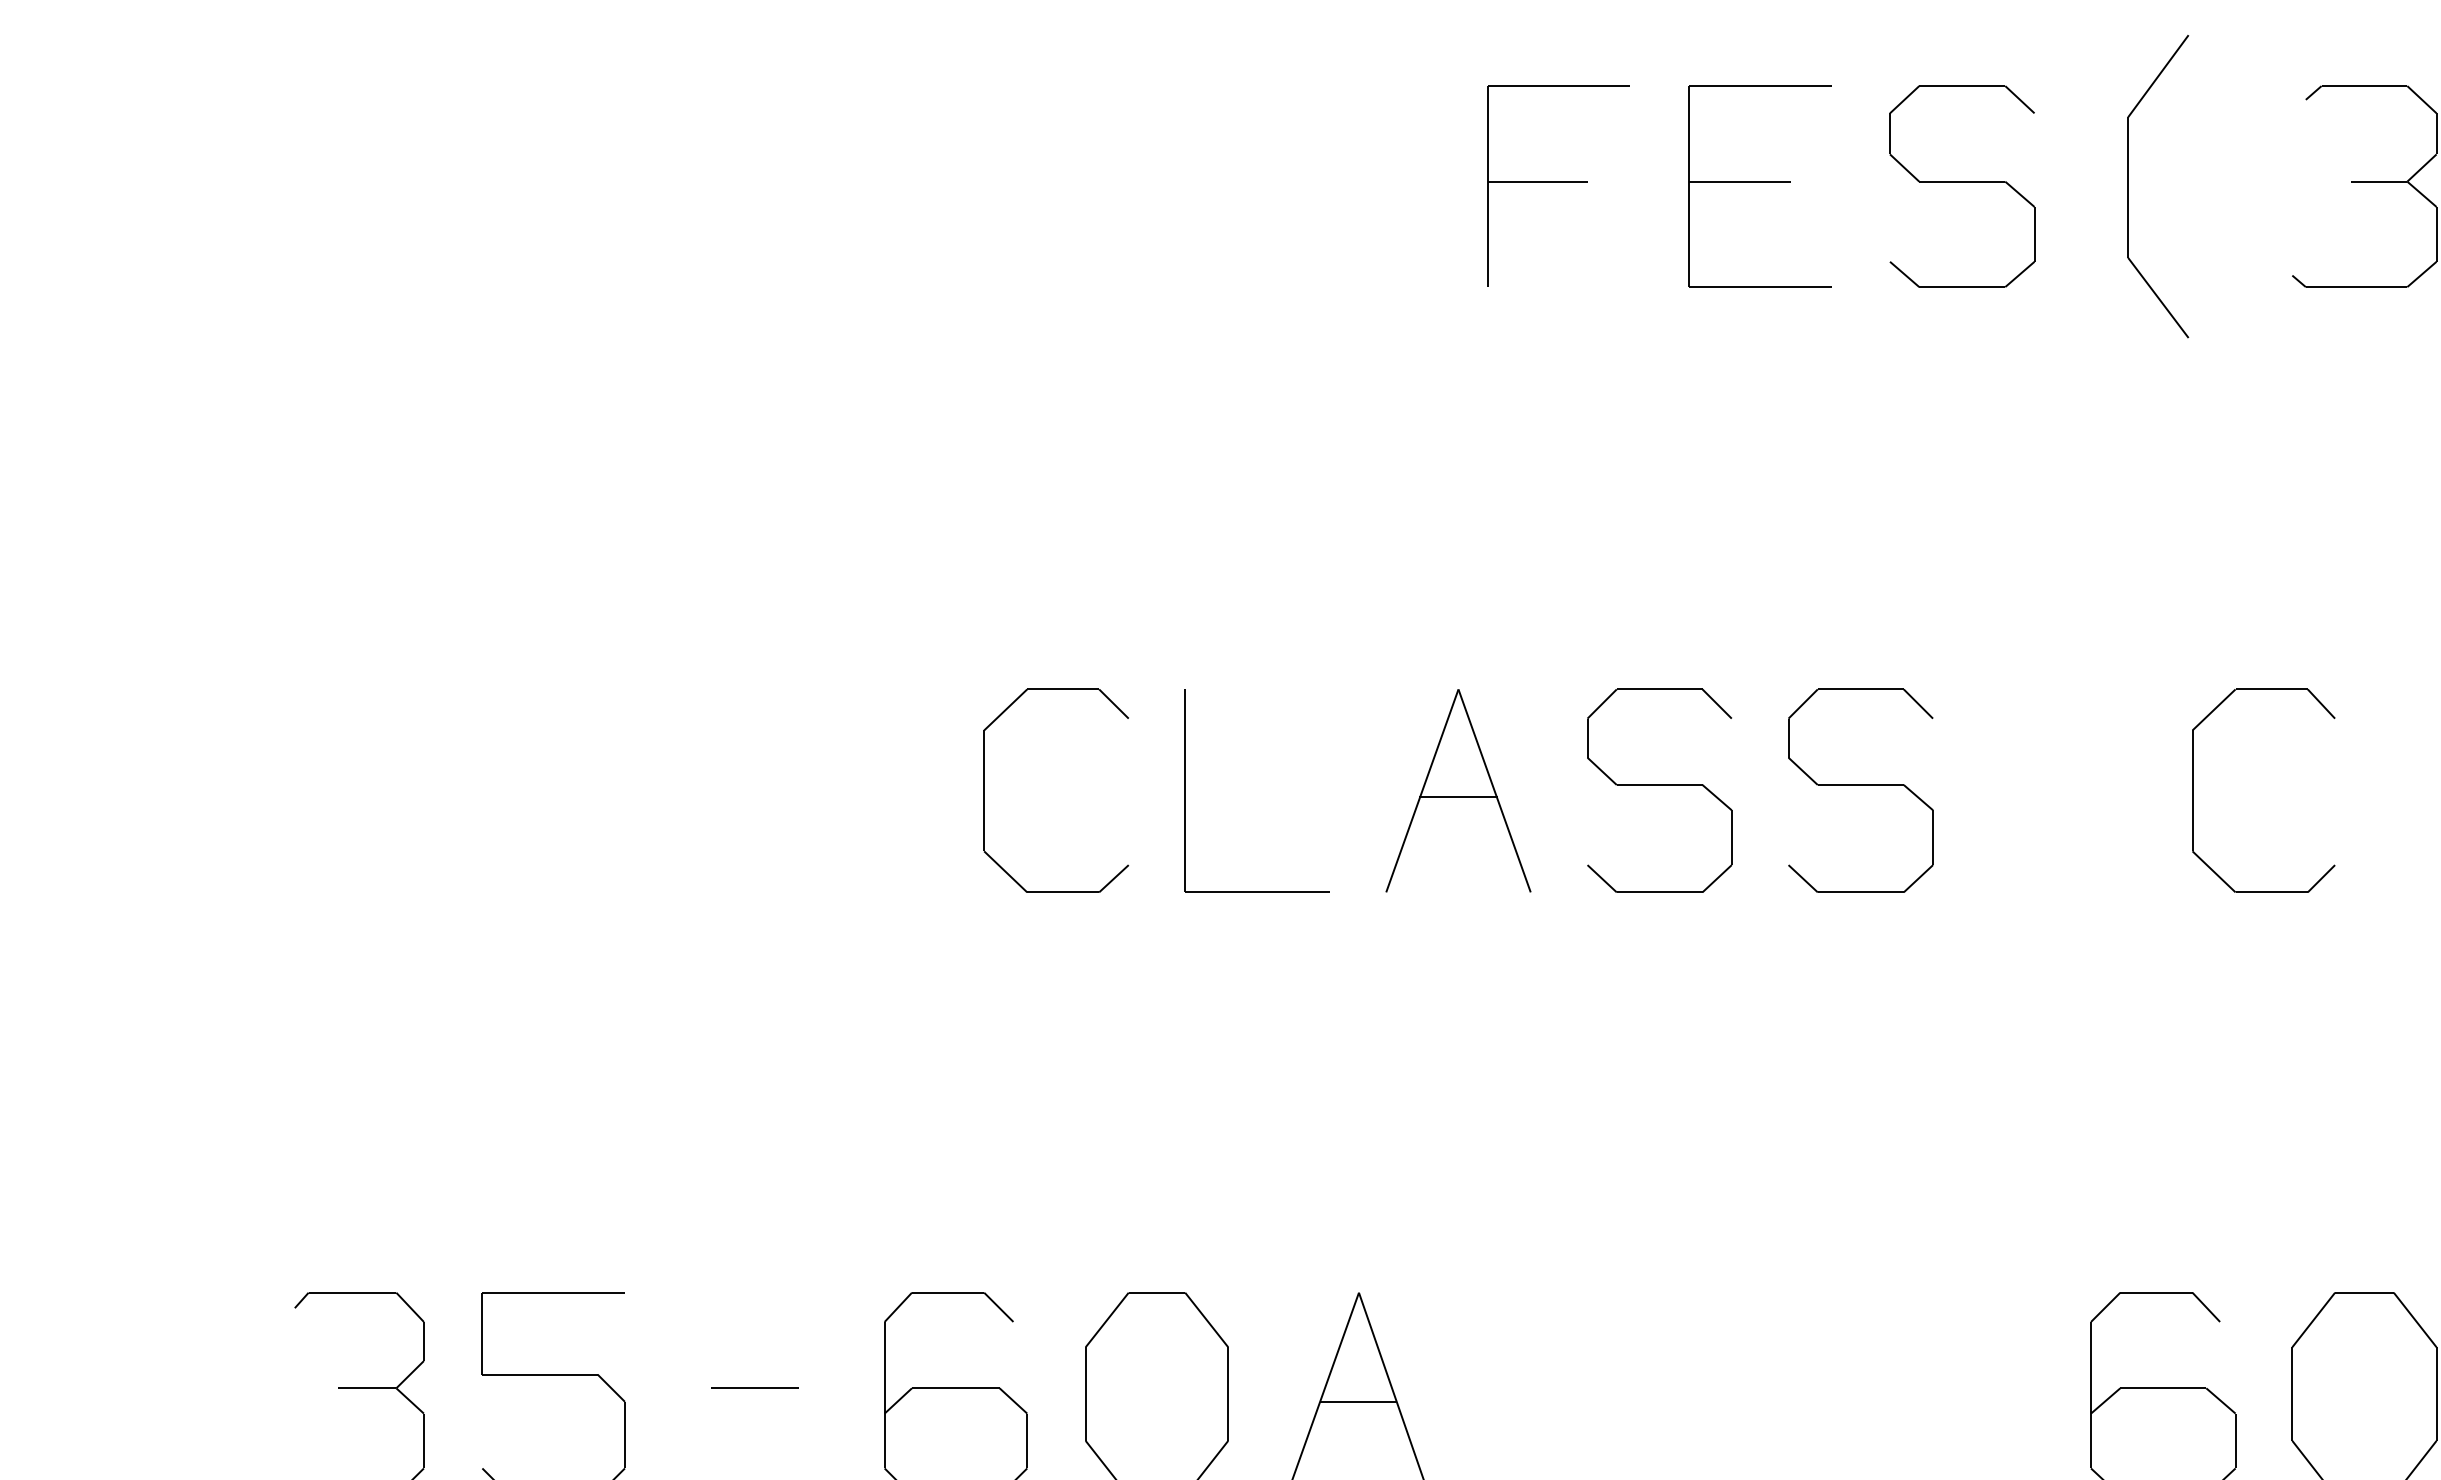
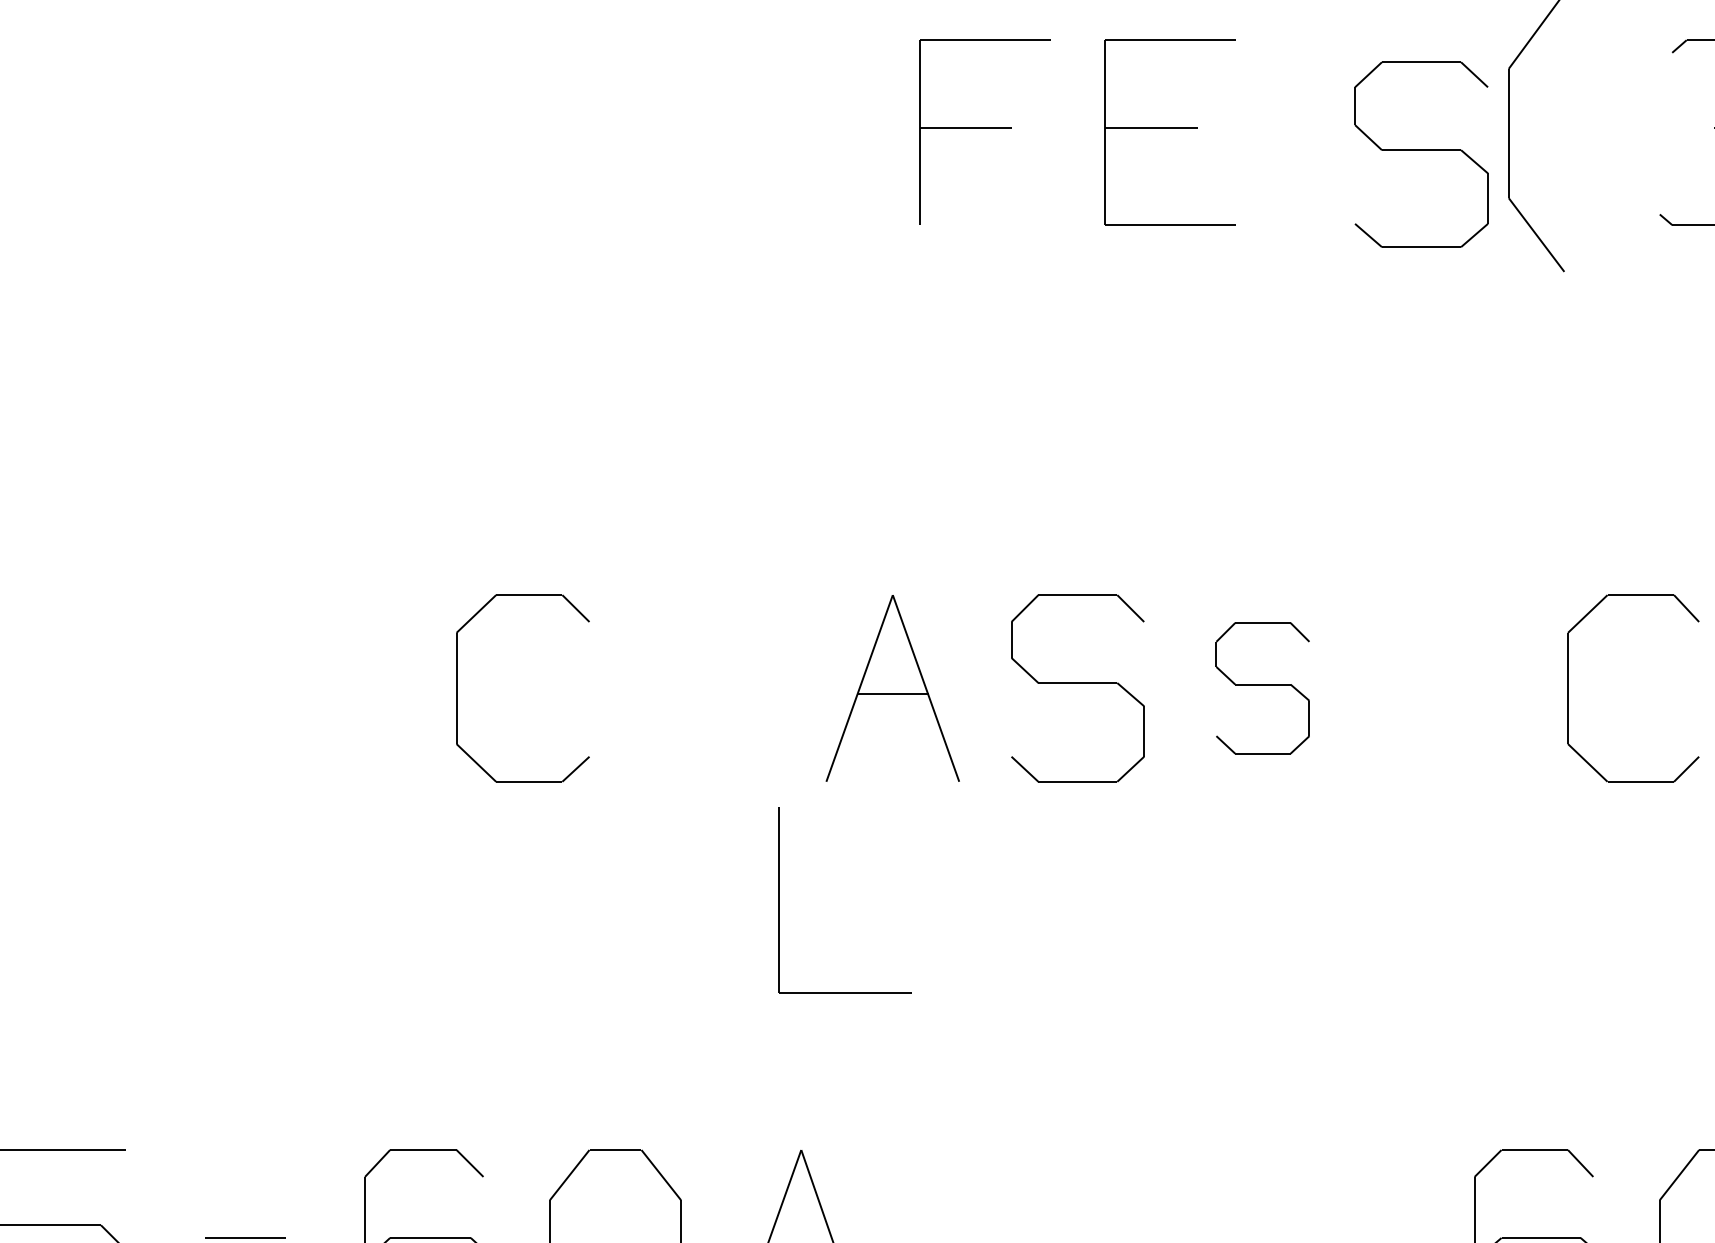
part: (1962, 186) -> (1421, 154), moved
part: (1185, 790) -> (779, 899), moved
part: (1860, 790) -> (1262, 688), size x0.7

